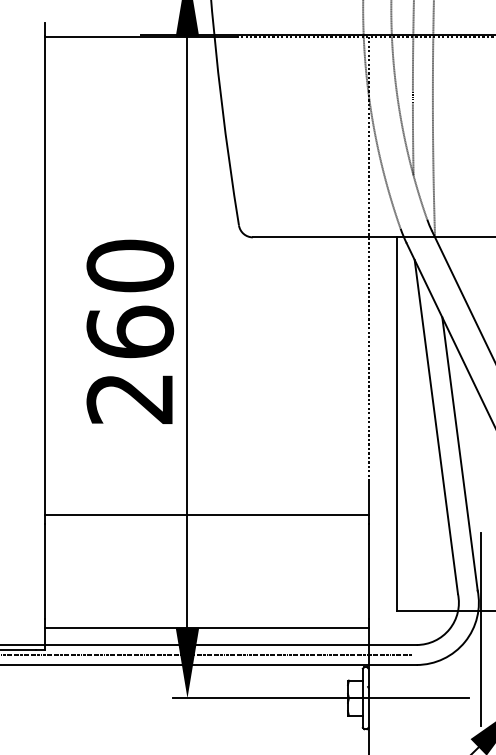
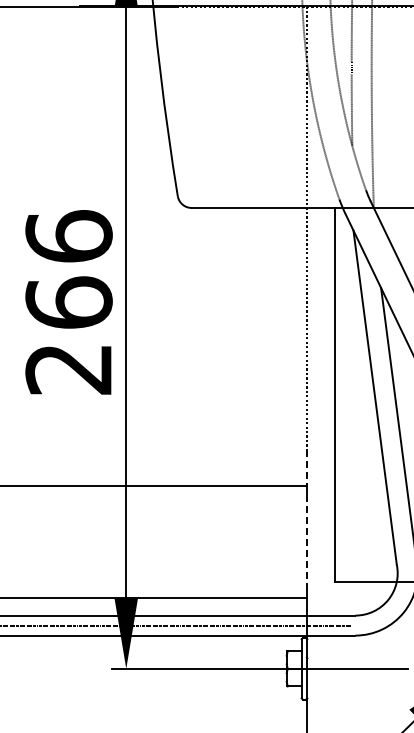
text: (129, 265) -> (68, 236), 260 -> 266
line: (368, 497) -> (307, 468), solid -> dashed
line: (368, 571) -> (307, 542), solid -> dashed

